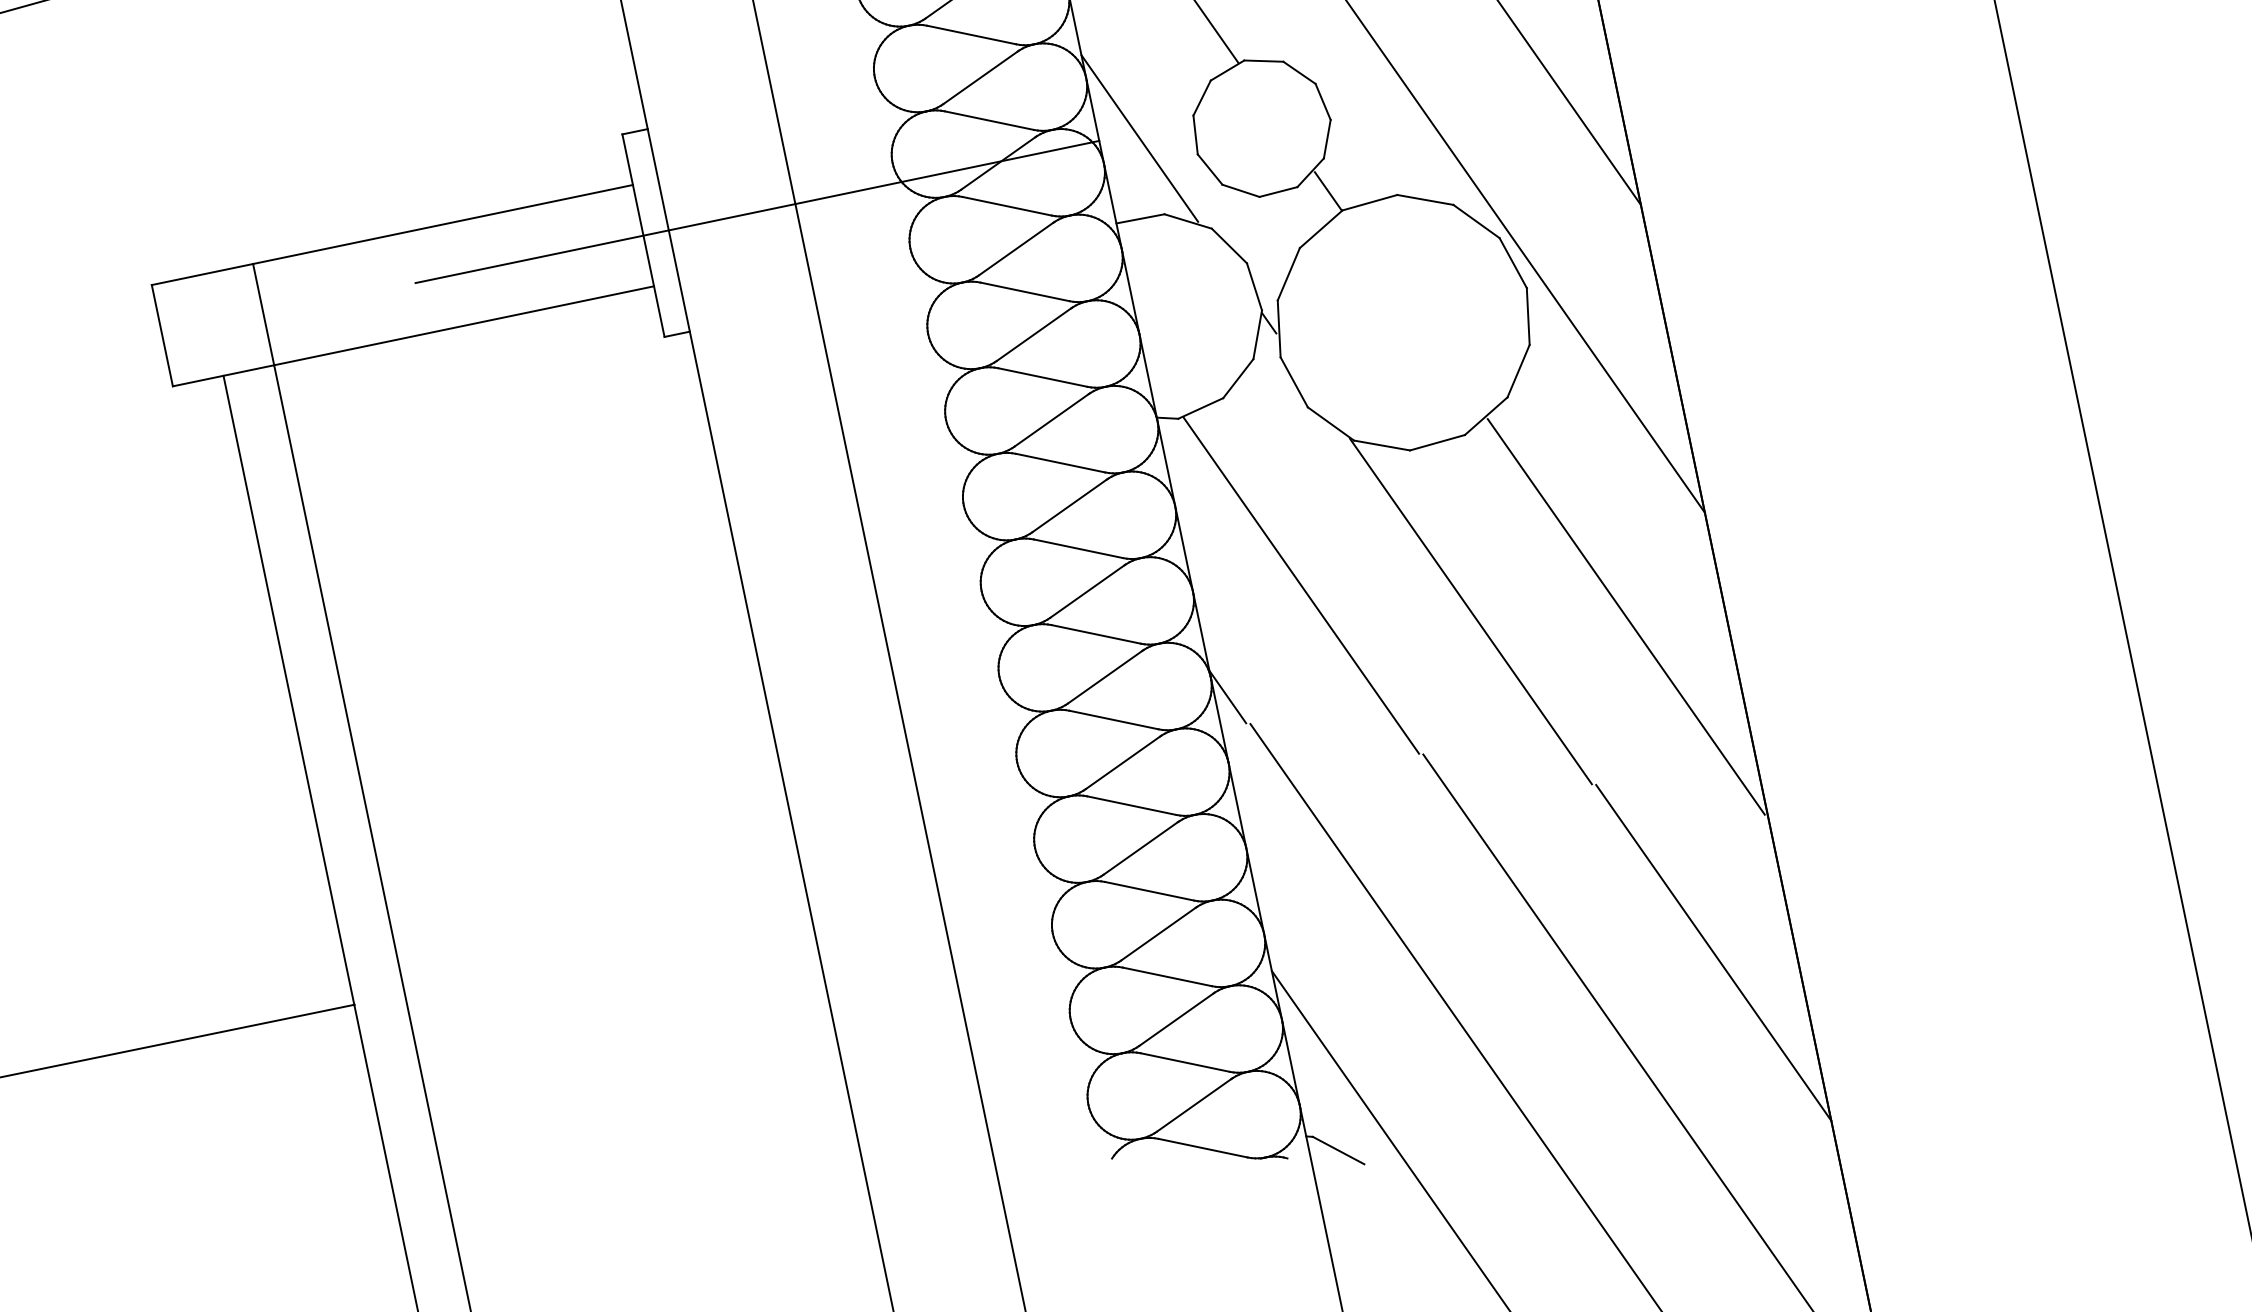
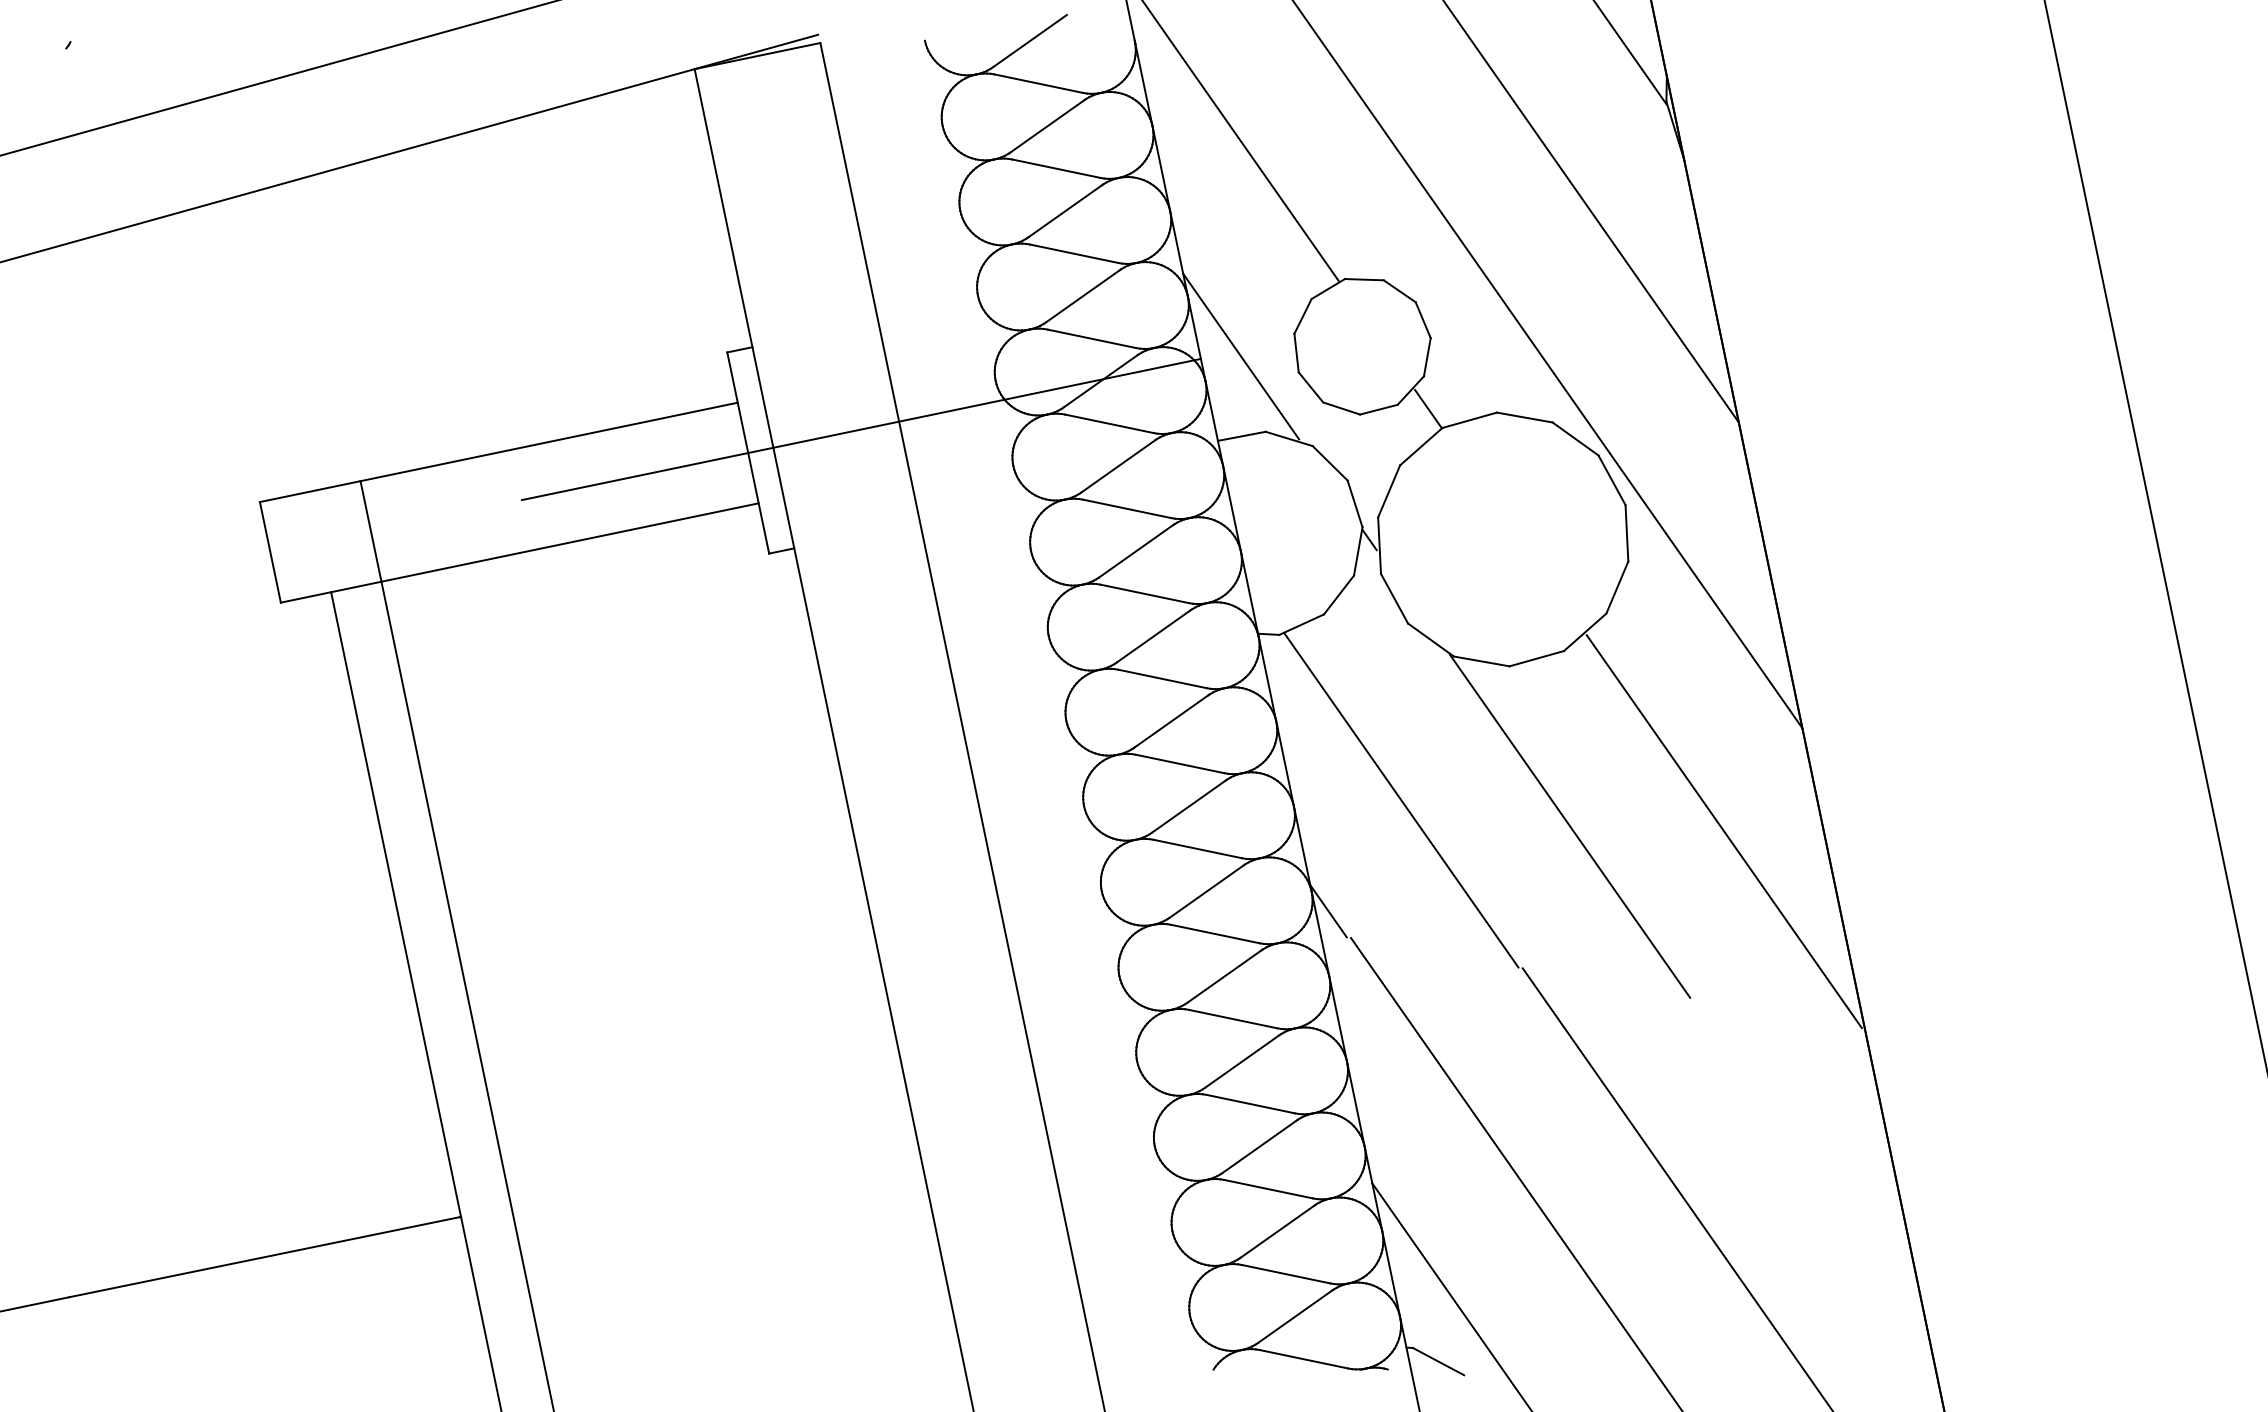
line: (1713, 953) -> (1810, 1165), removed

